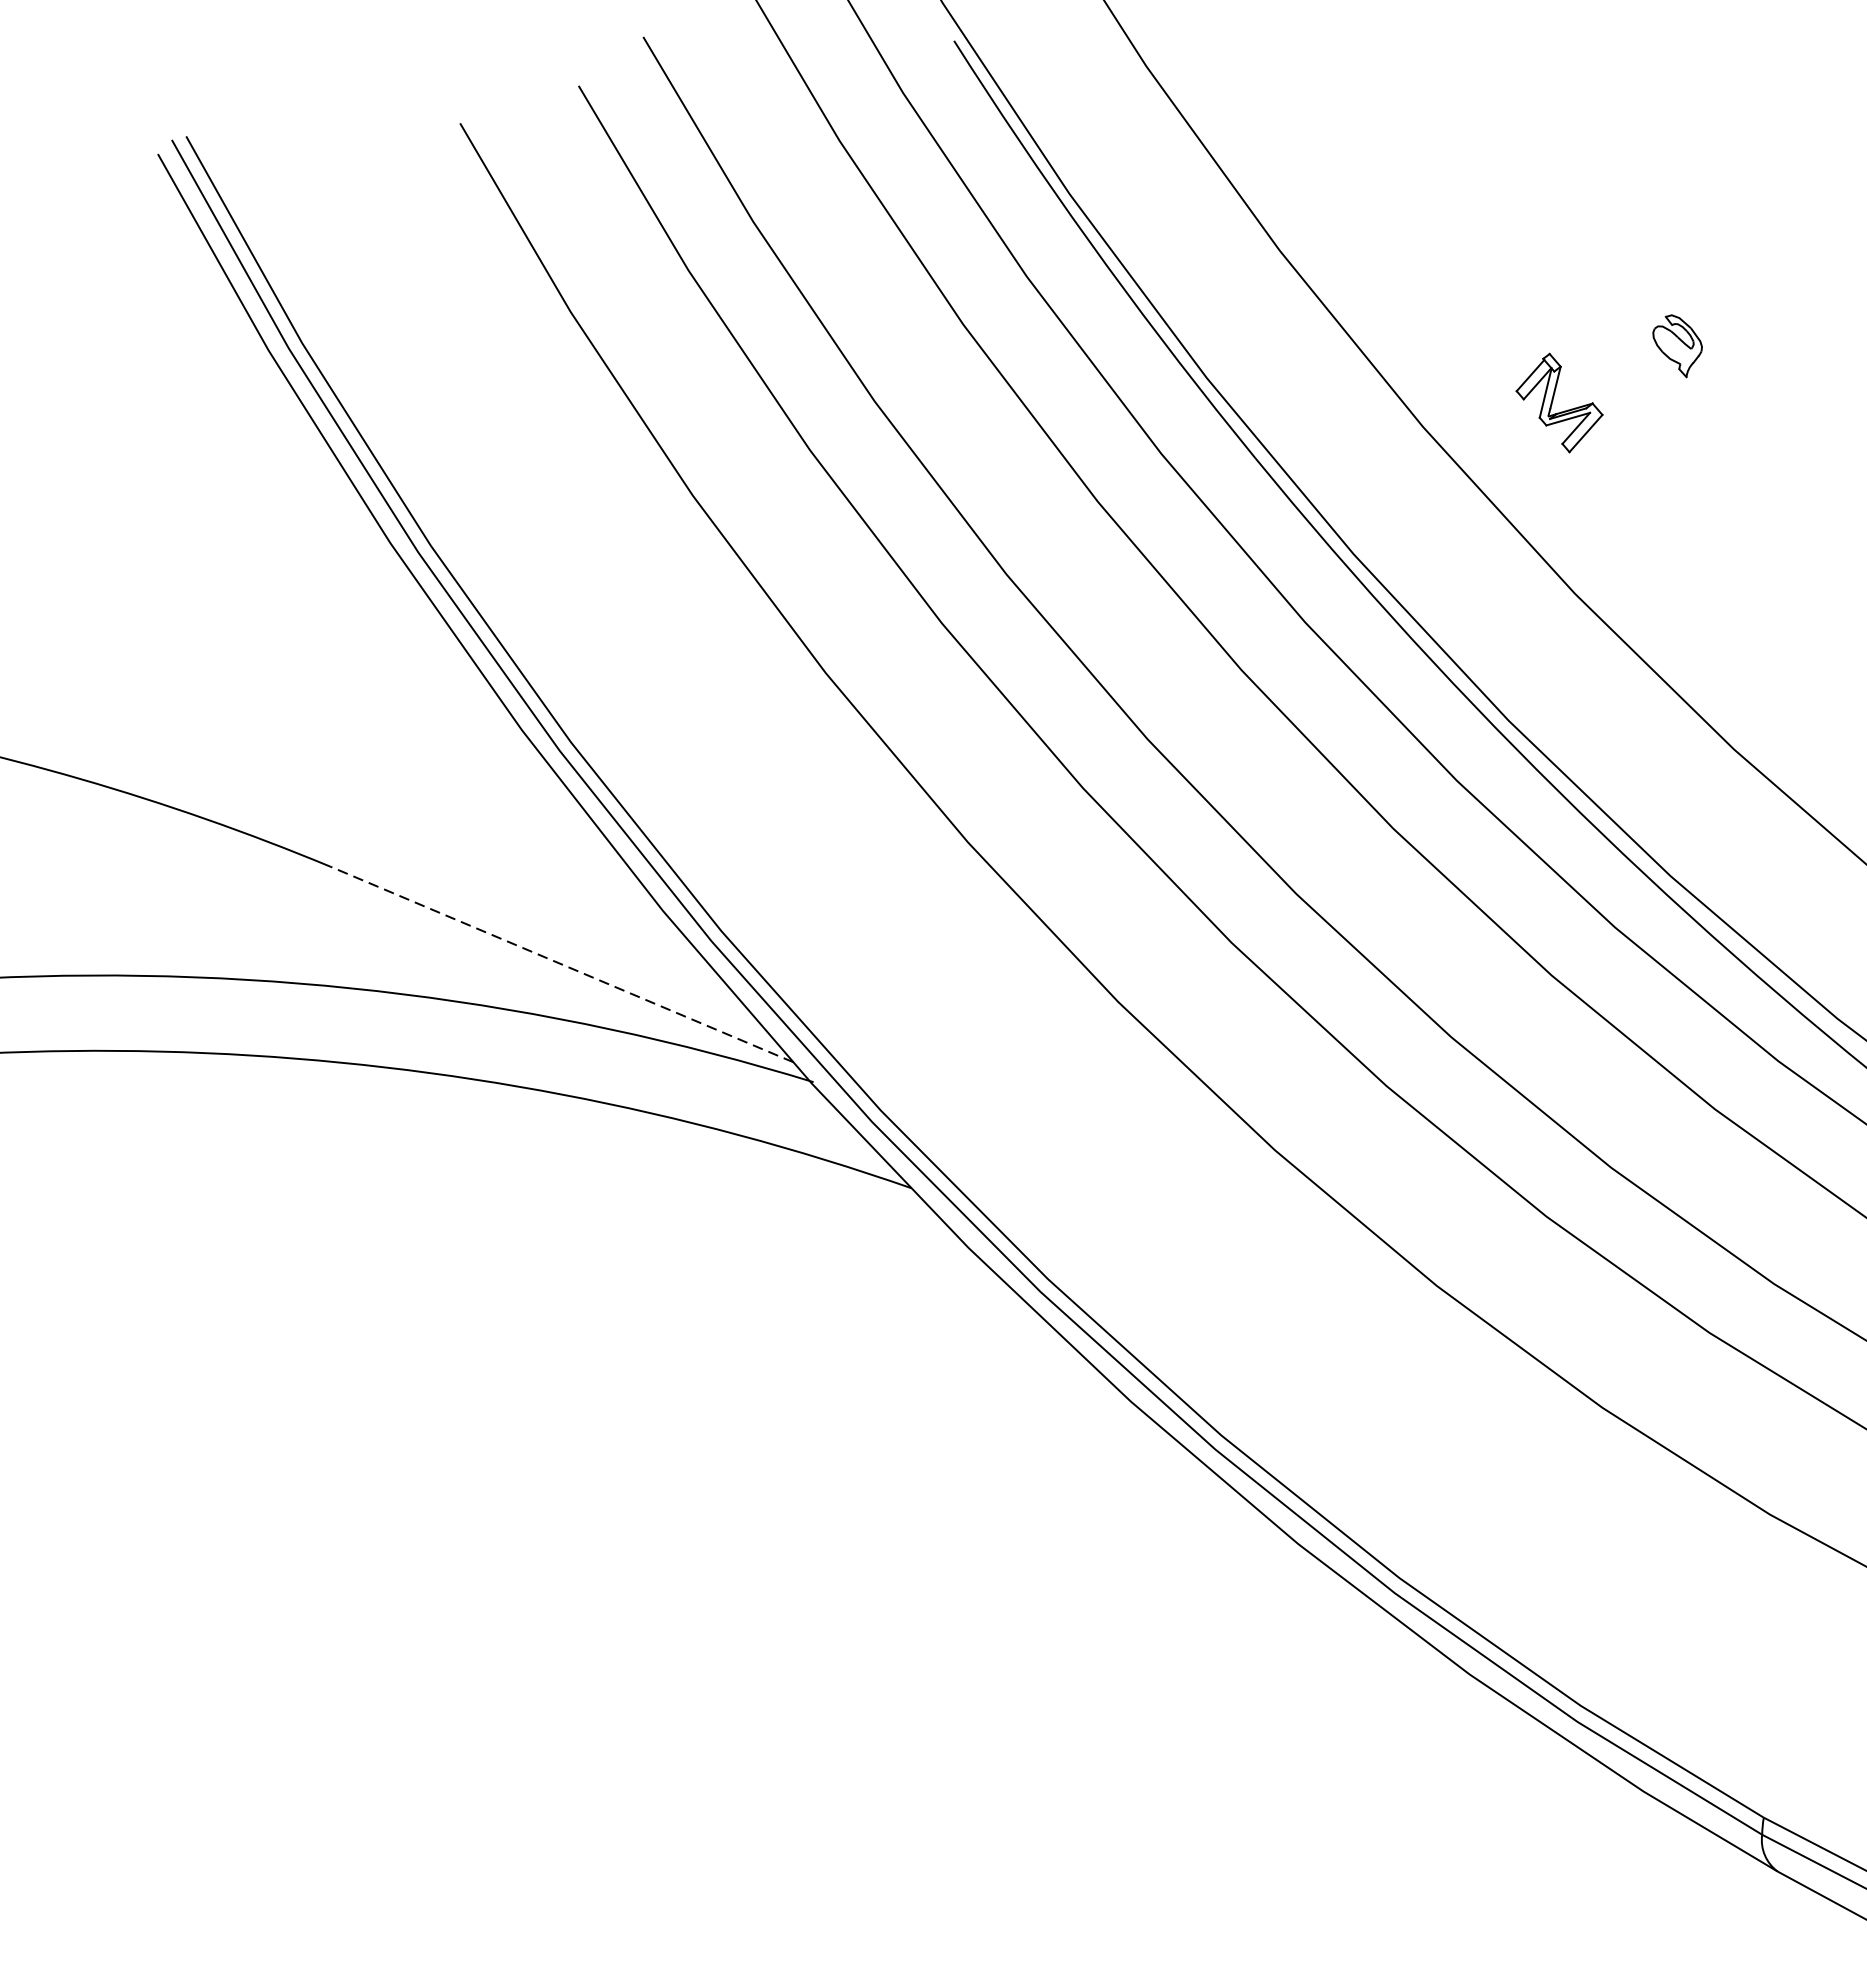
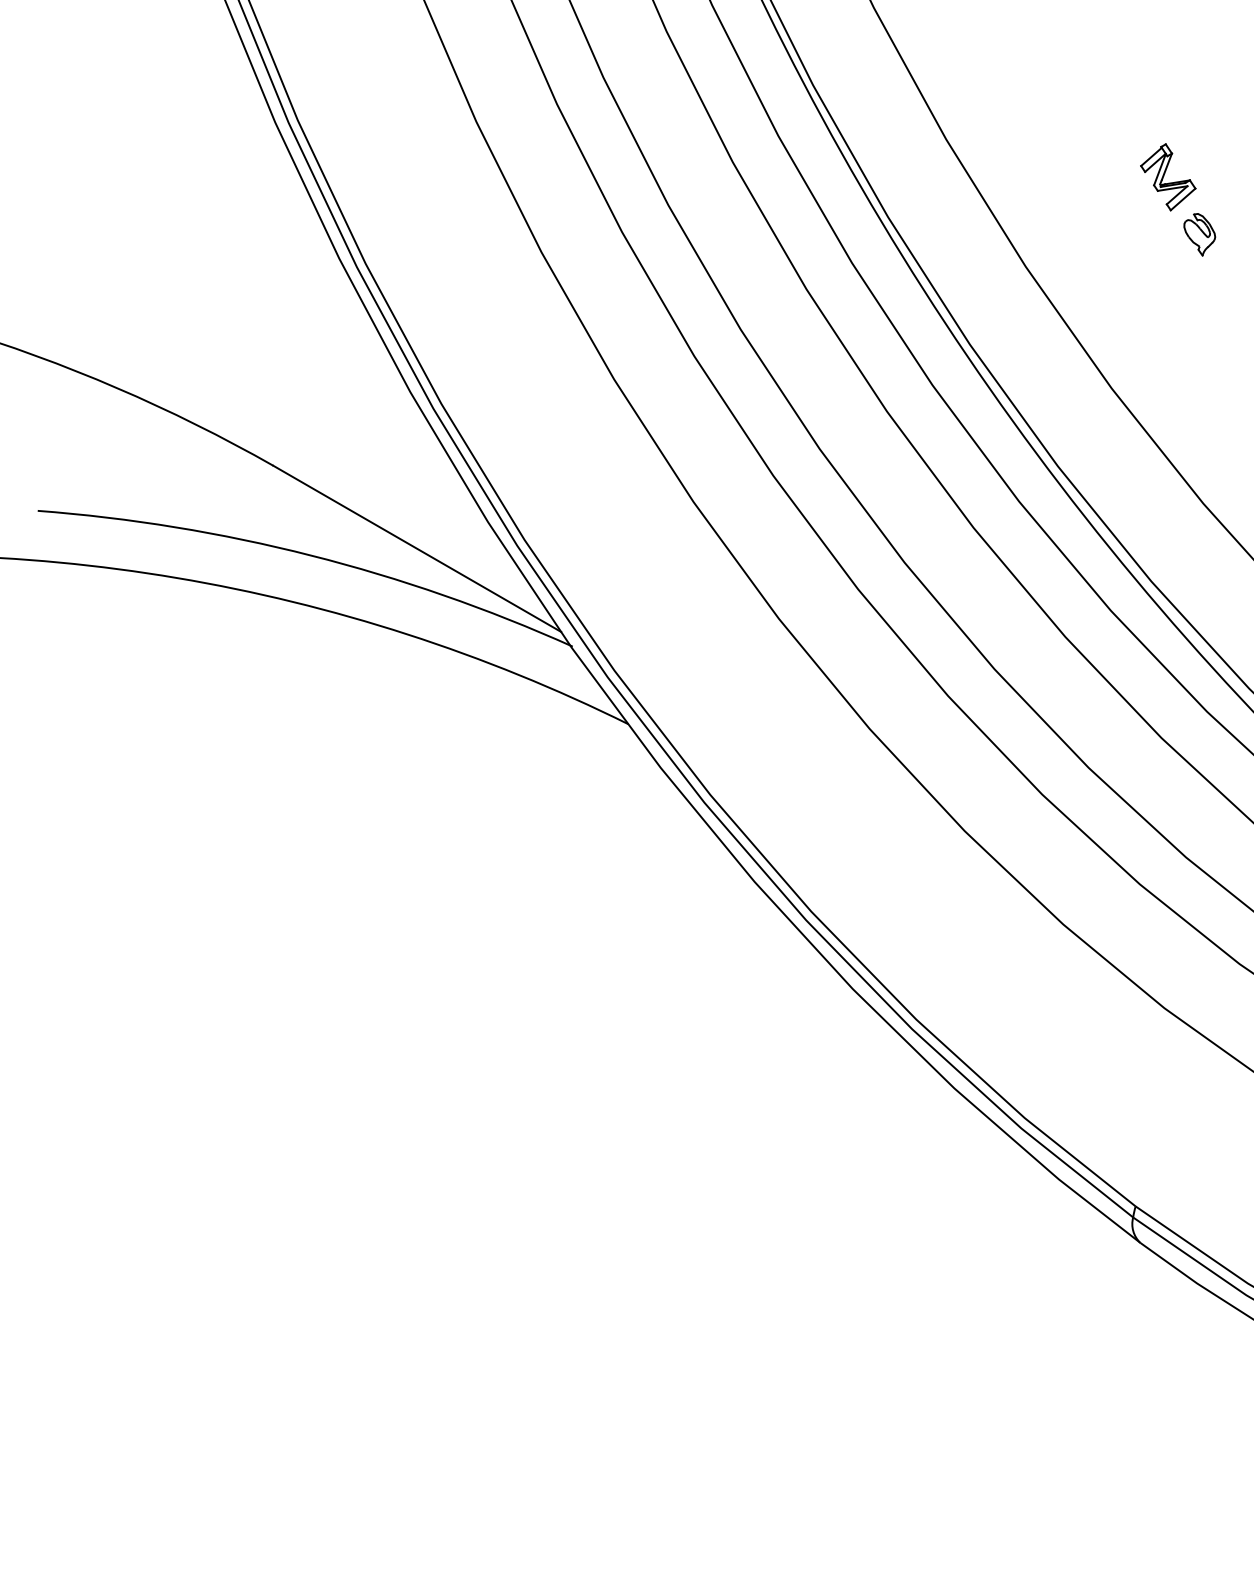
part: (1559, 403) -> (1168, 177), moved
line: (560, 964) -> (416, 548), dashed -> solid

